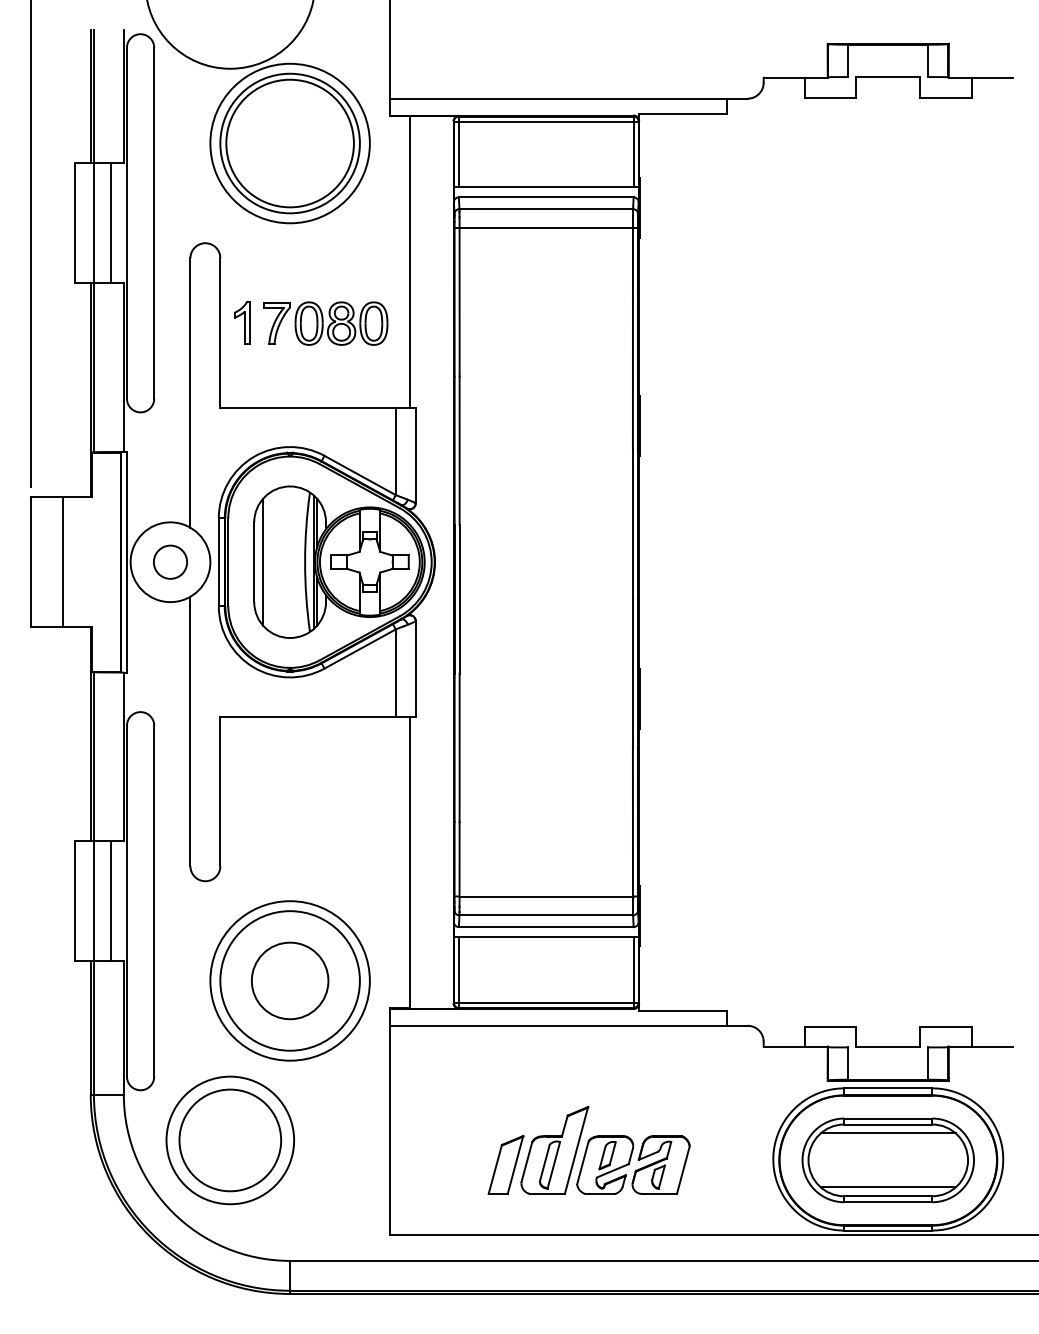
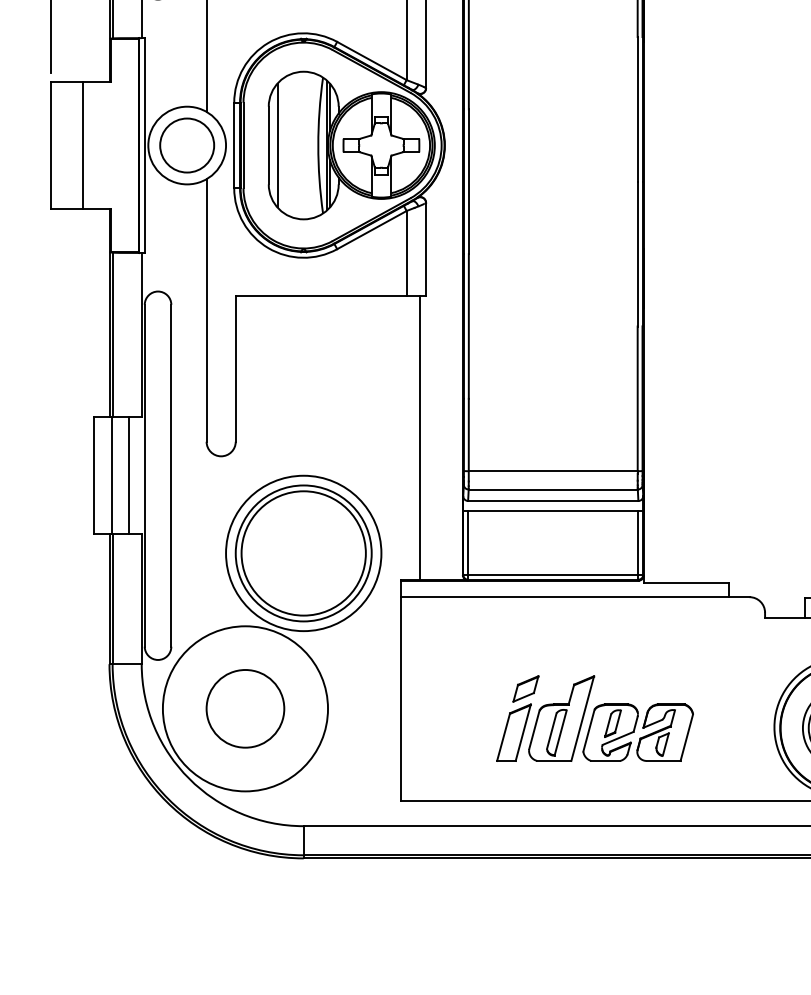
circle: (170, 561) -> (187, 144), size x1.67
circle: (289, 980) -> (303, 553), size x1.67
part: (518, 1120) -> (526, 689), added
circle: (230, 1140) -> (245, 708), size x0.62
circle: (230, 1140) -> (245, 708), size x1.67

